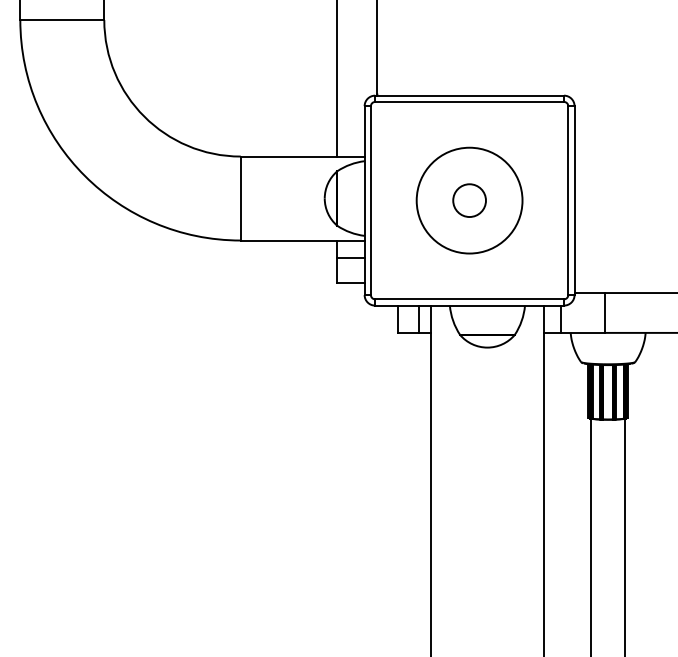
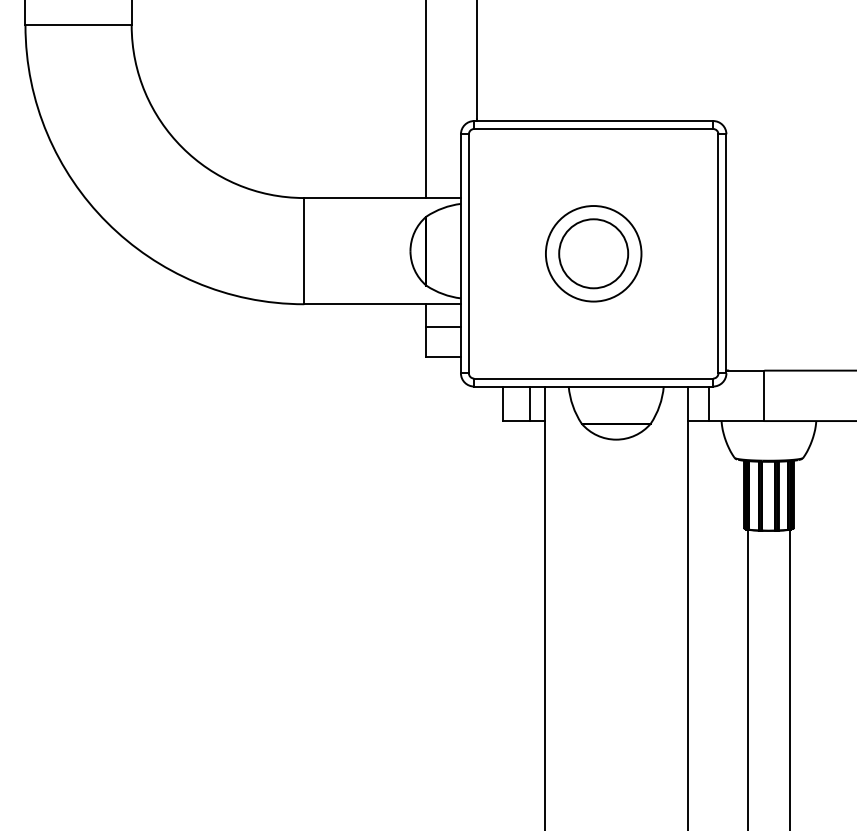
circle: (469, 200) -> (593, 253), size x0.71
circle: (469, 200) -> (593, 253), size x1.67

